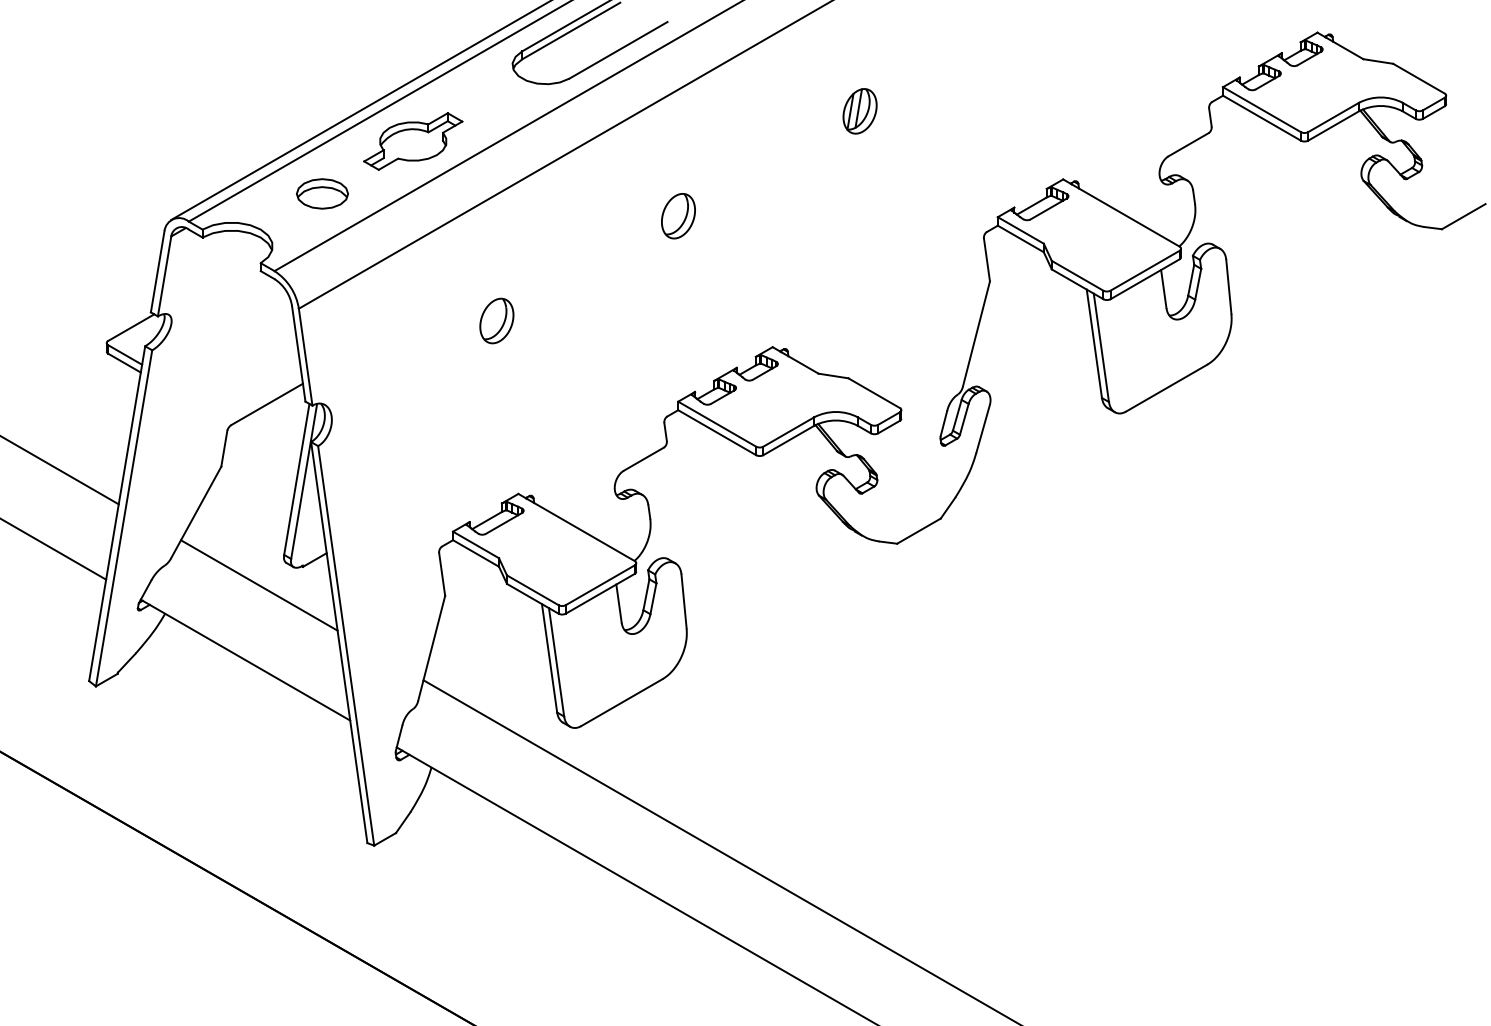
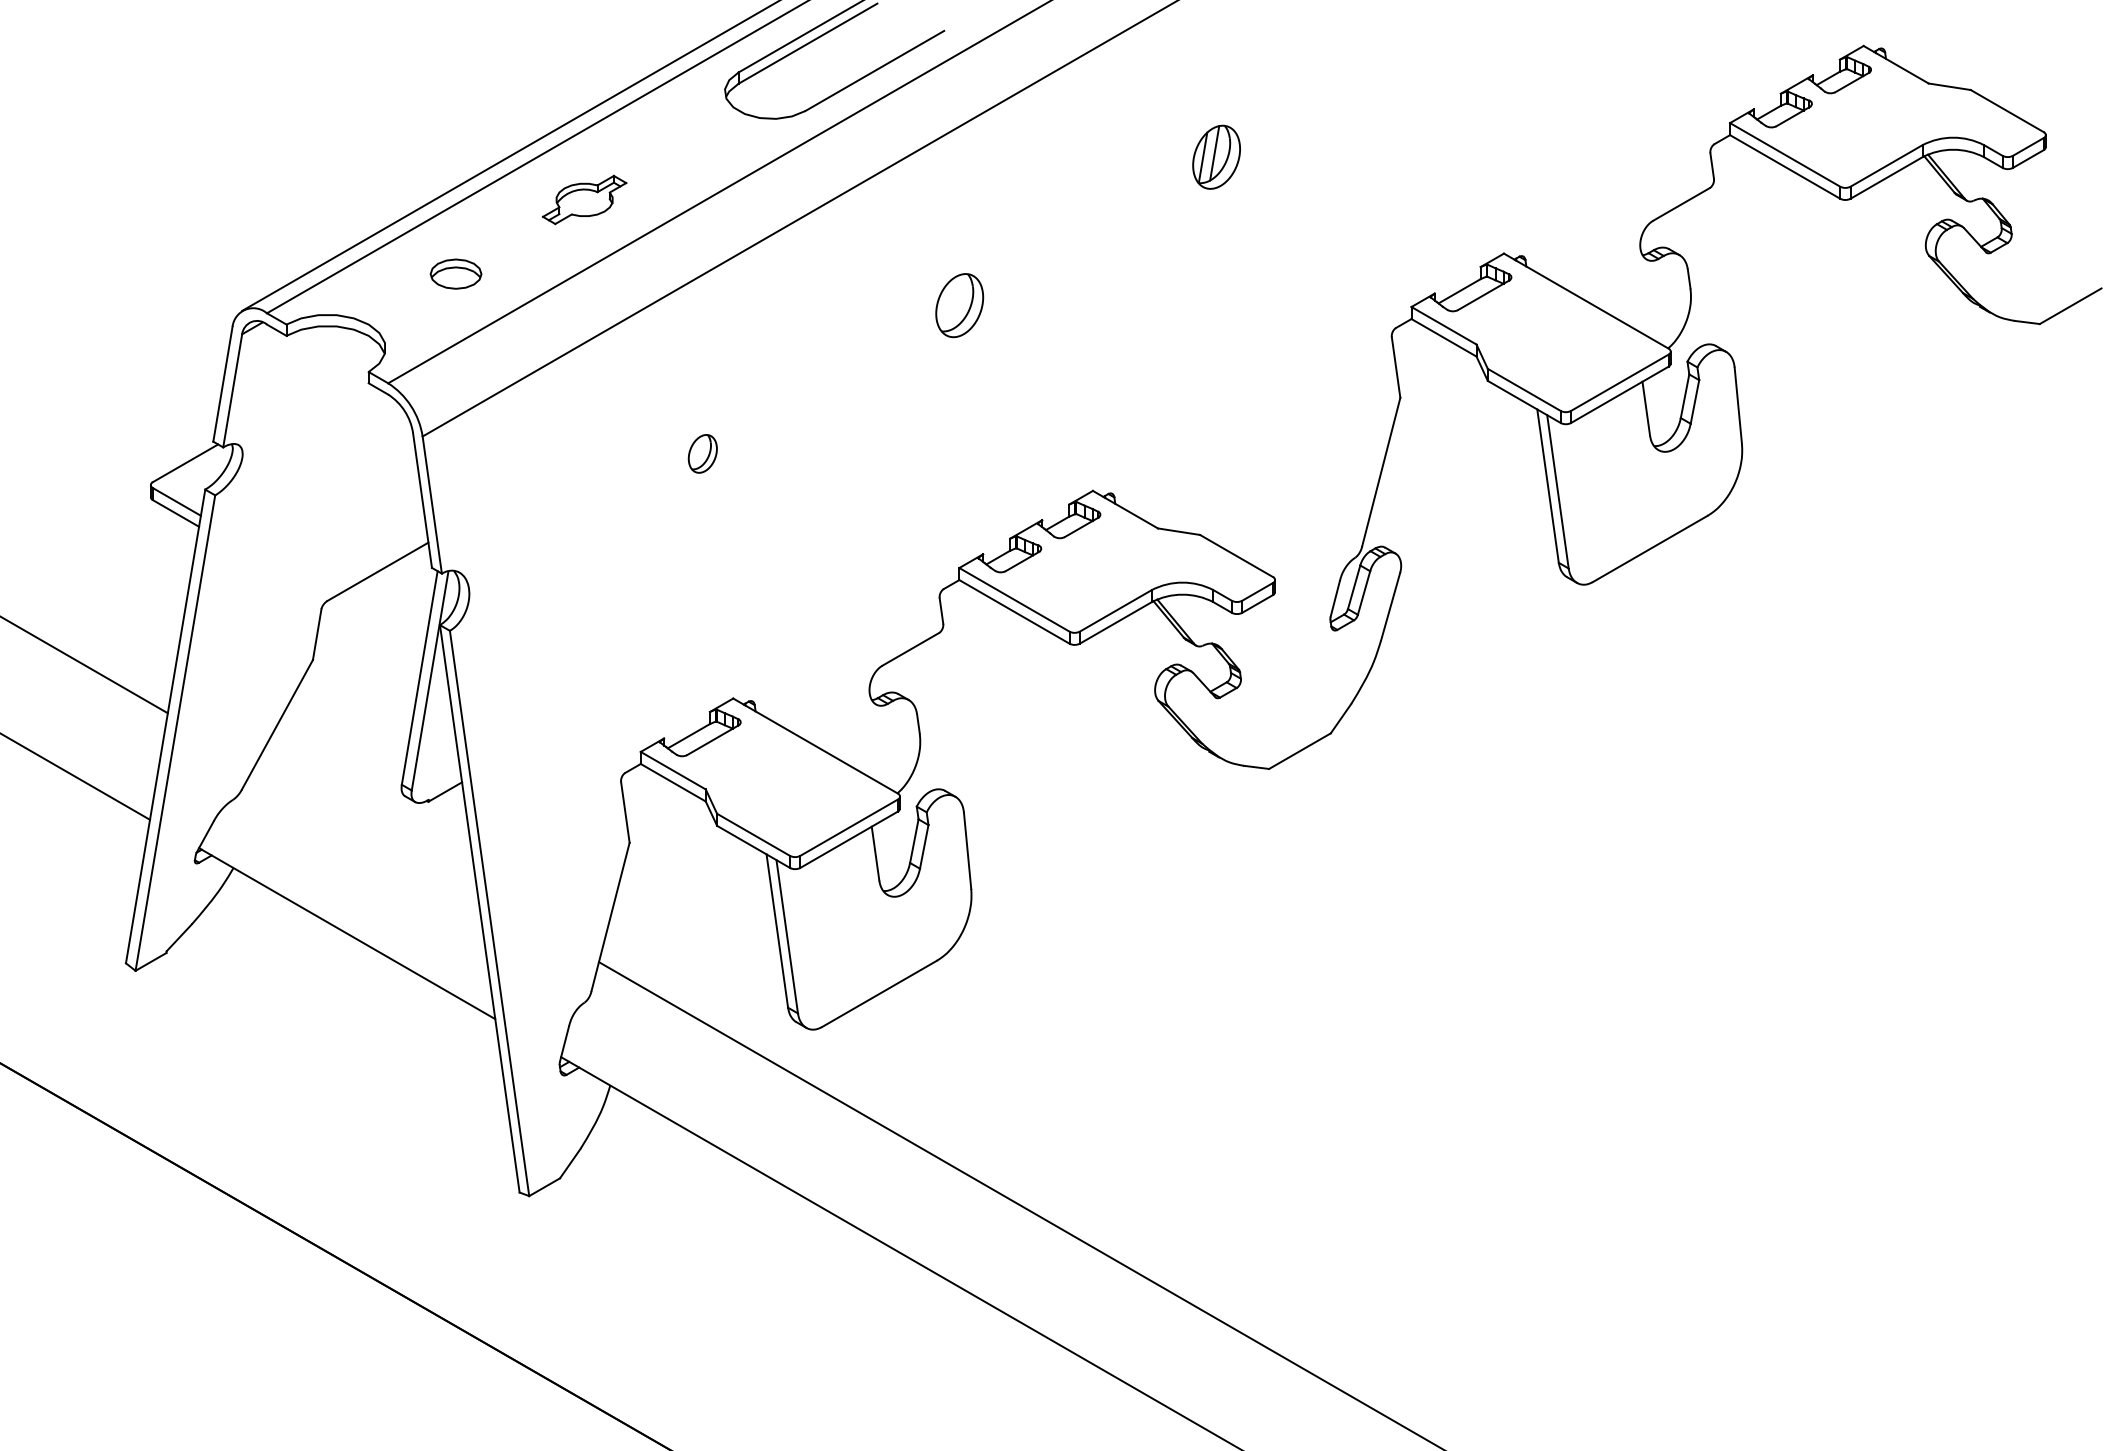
part: (413, 141) -> (584, 199), size x0.6
part: (322, 193) -> (456, 273), size x0.7
part: (496, 320) -> (702, 453), size x0.6
line: (259, 585) -> (366, 828), removed

